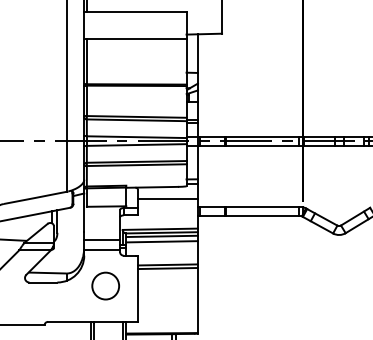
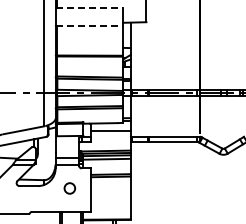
line: (135, 12) -> (89, 8), solid -> dashed
line: (137, 38) -> (90, 25), solid -> dashed
circle: (105, 286) -> (69, 188), size x0.6

